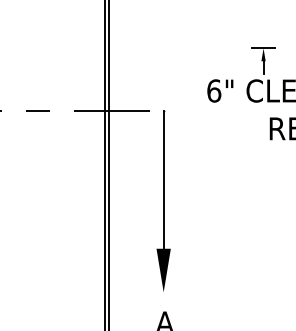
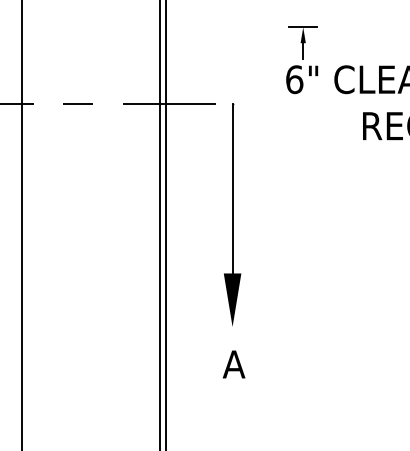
part: (262, 60) -> (302, 42), moved

